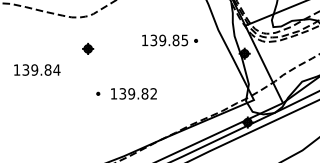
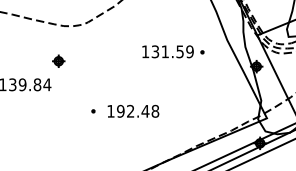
text: (173, 40) -> (177, 51), 139.85 -> 131.59
part: (88, 48) -> (59, 60), moved
text: (138, 93) -> (138, 110), 139.82 -> 192.48

